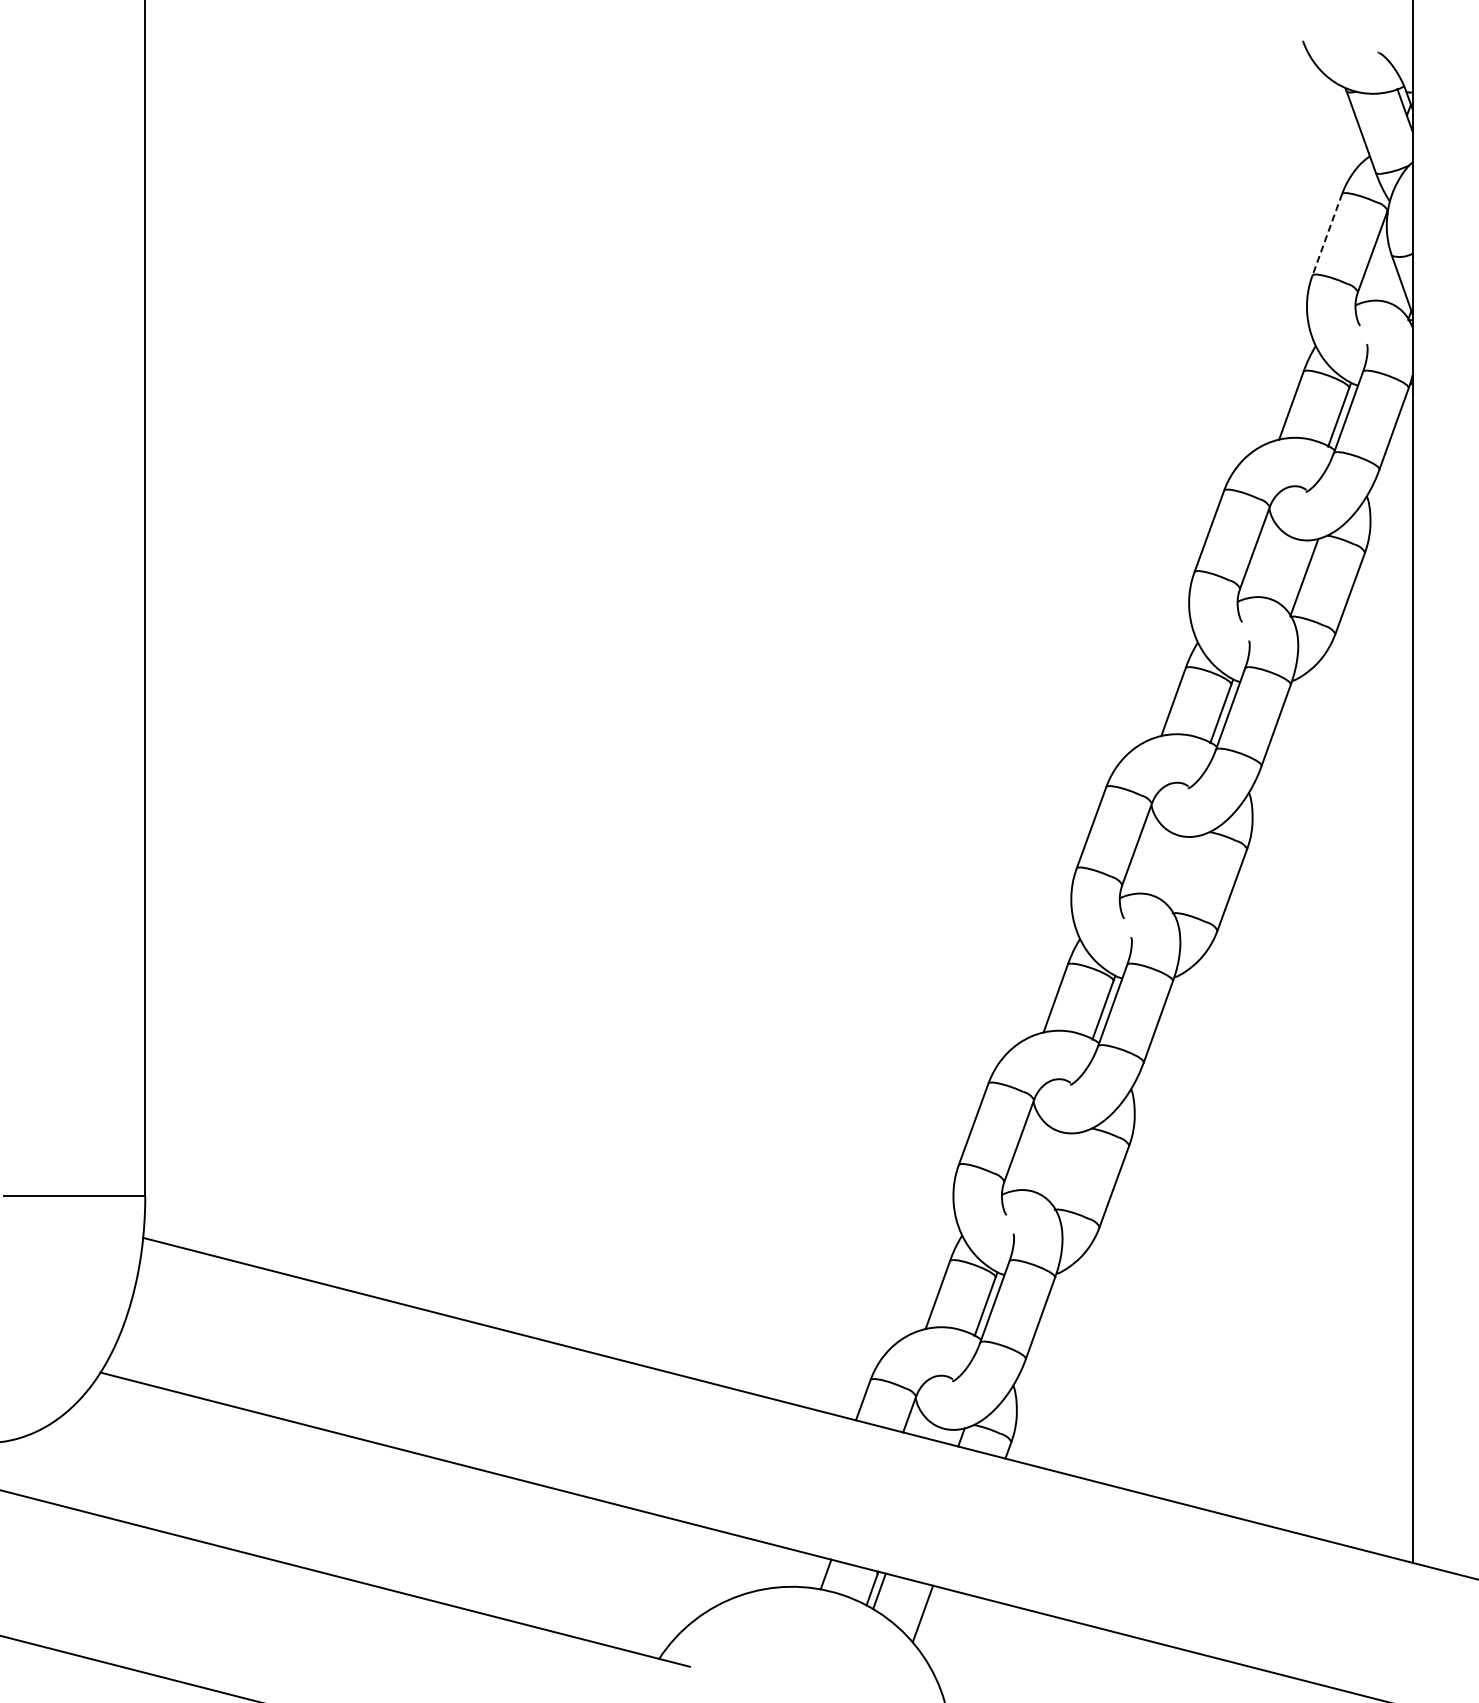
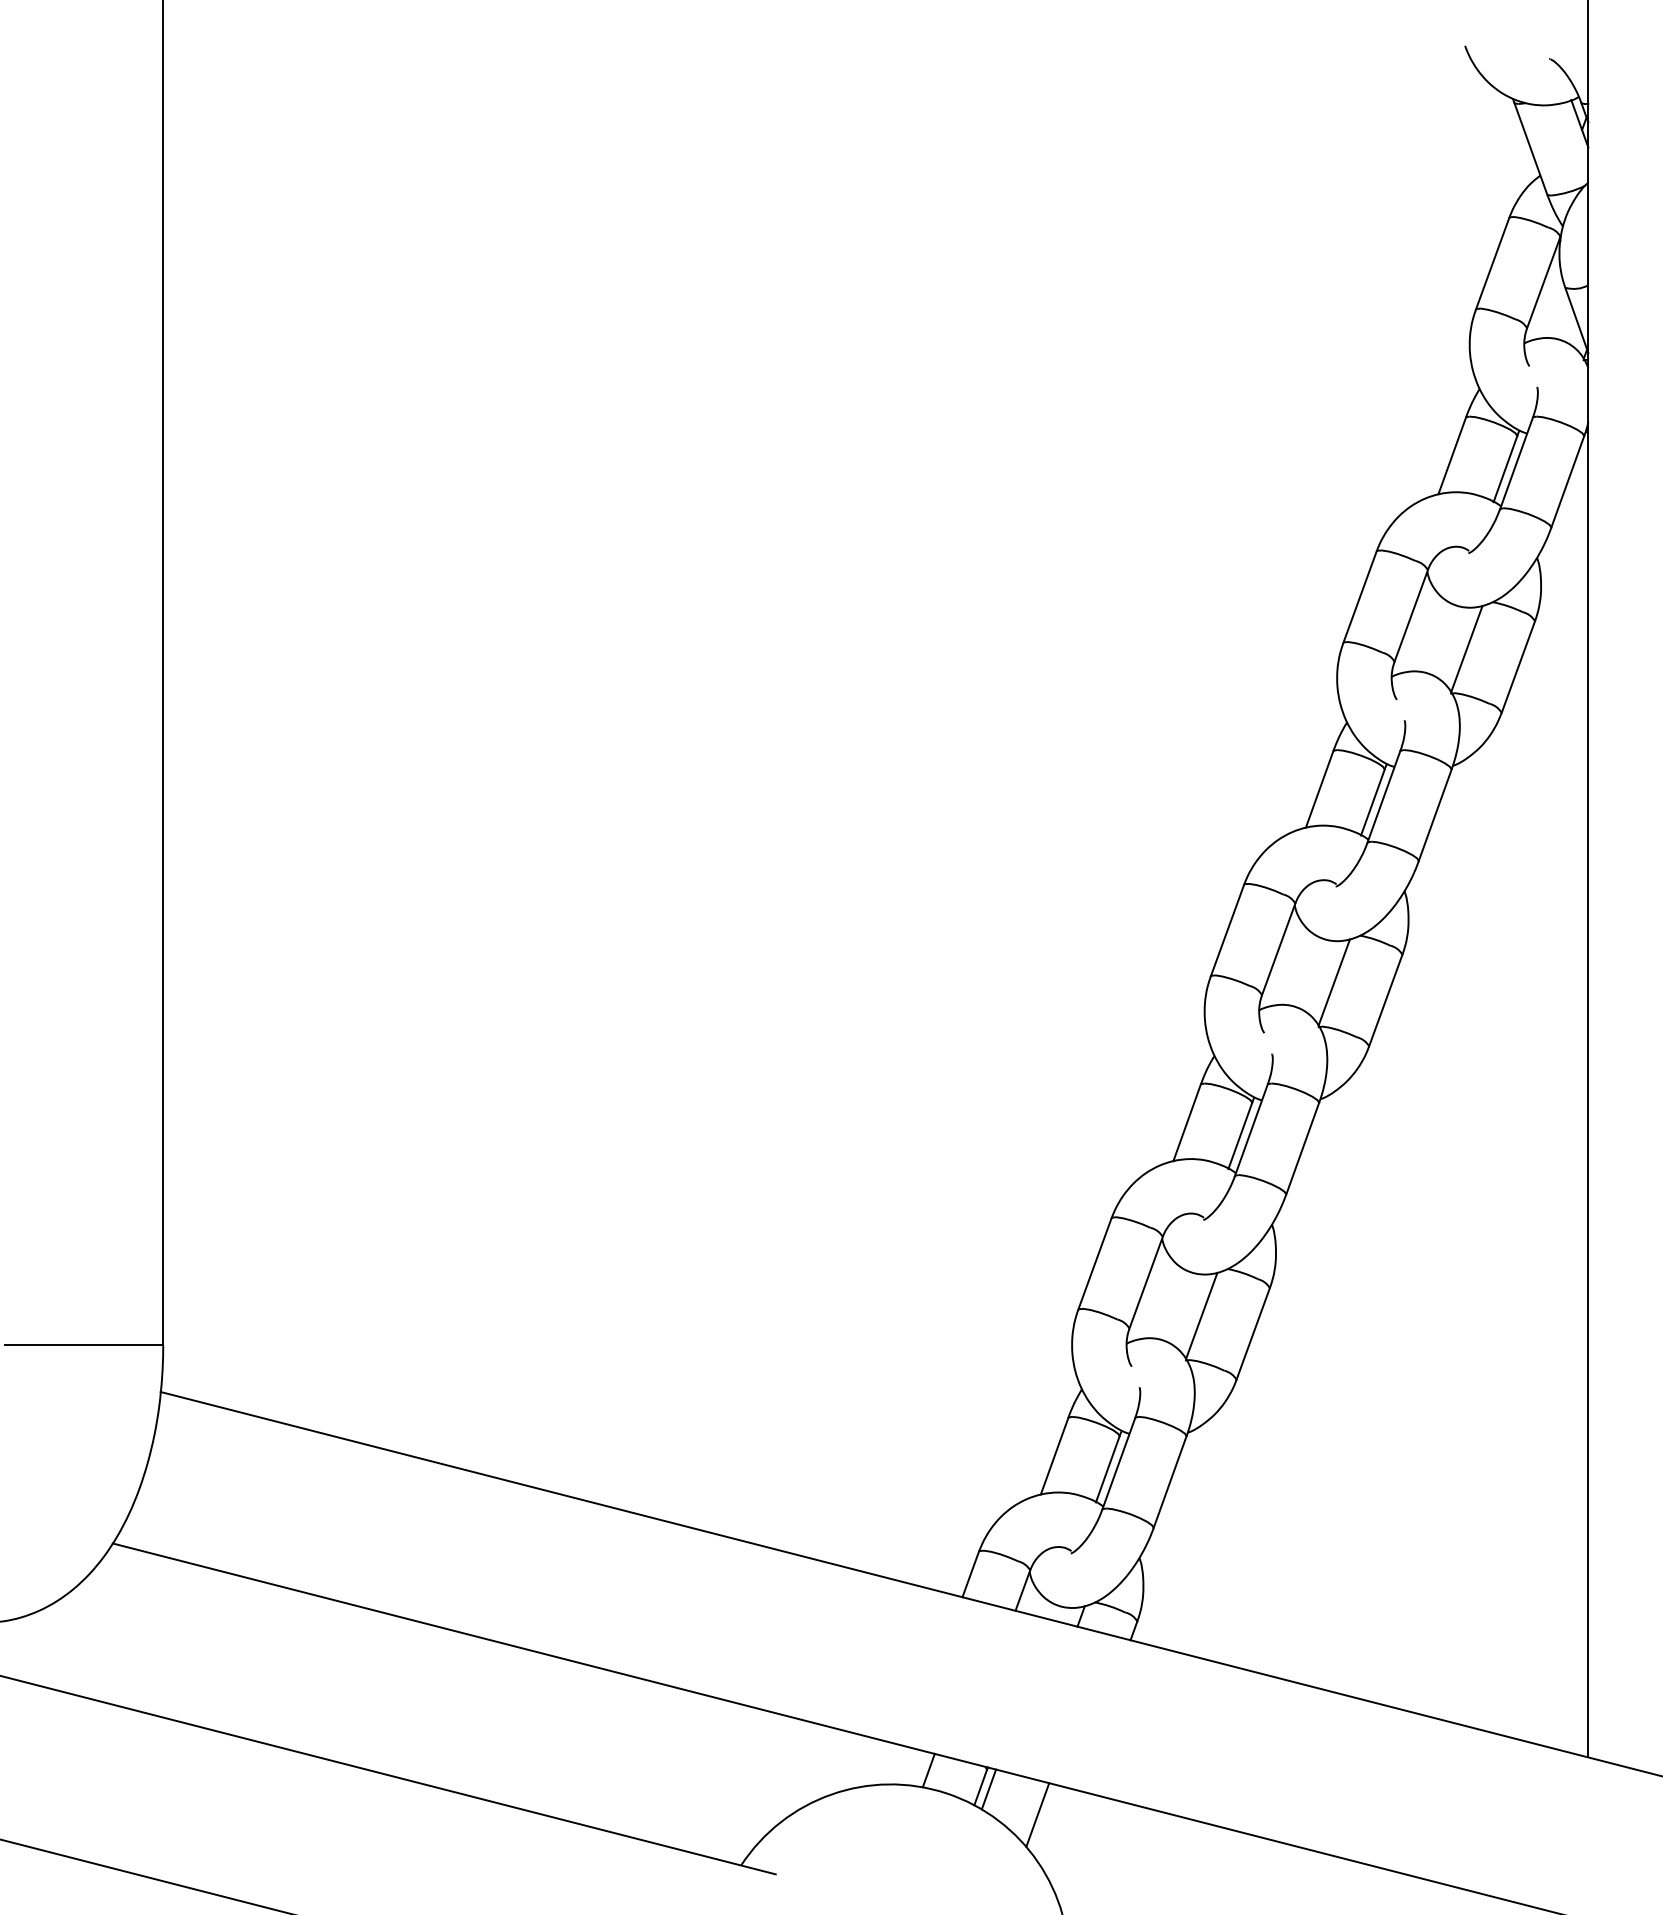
line: (1327, 235) -> (1492, 264), dashed -> solid
line: (1186, 873) -> (1334, 982), added
line: (1068, 1169) -> (1201, 1315), added

